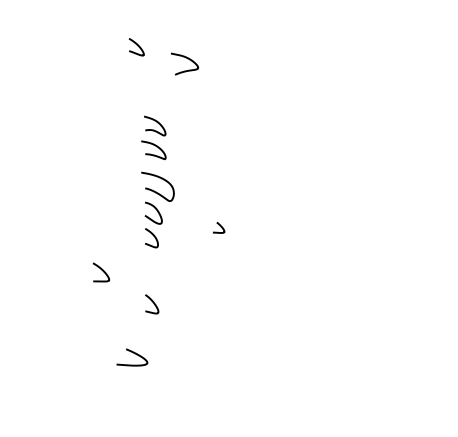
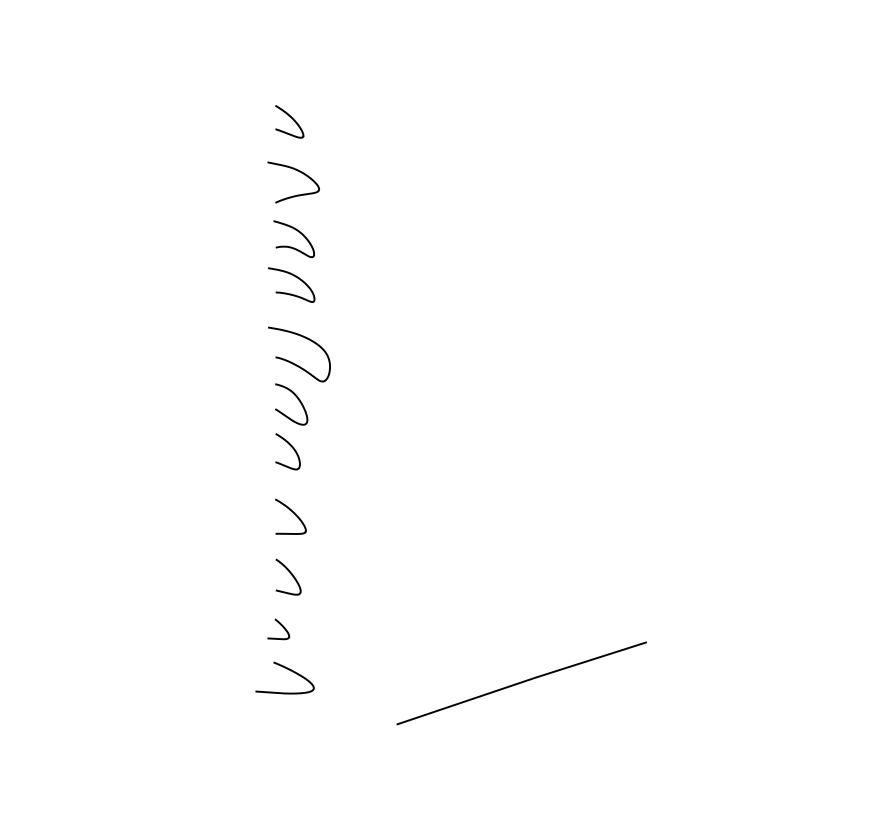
curve: (137, 46) -> (291, 120), moved
curve: (187, 59) -> (298, 173), moved
curve: (219, 226) -> (279, 626), moved
curve: (102, 271) -> (293, 515), moved
curve: (133, 353) -> (287, 670), moved
line: (275, 359) -> (522, 681), added

